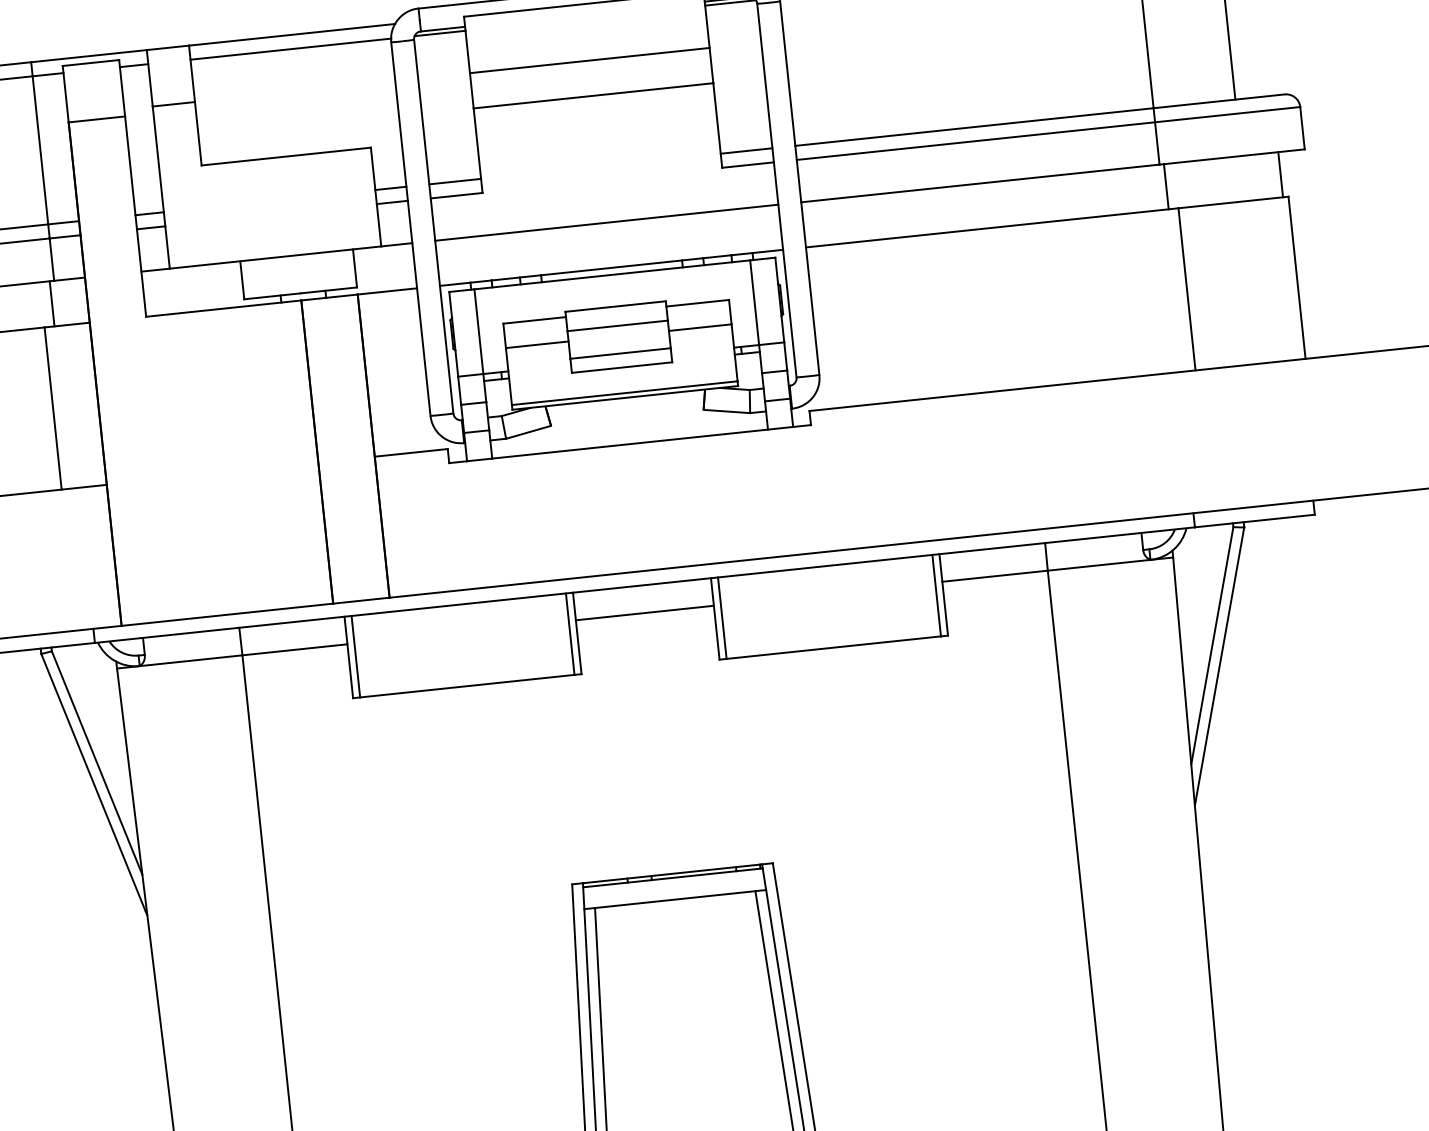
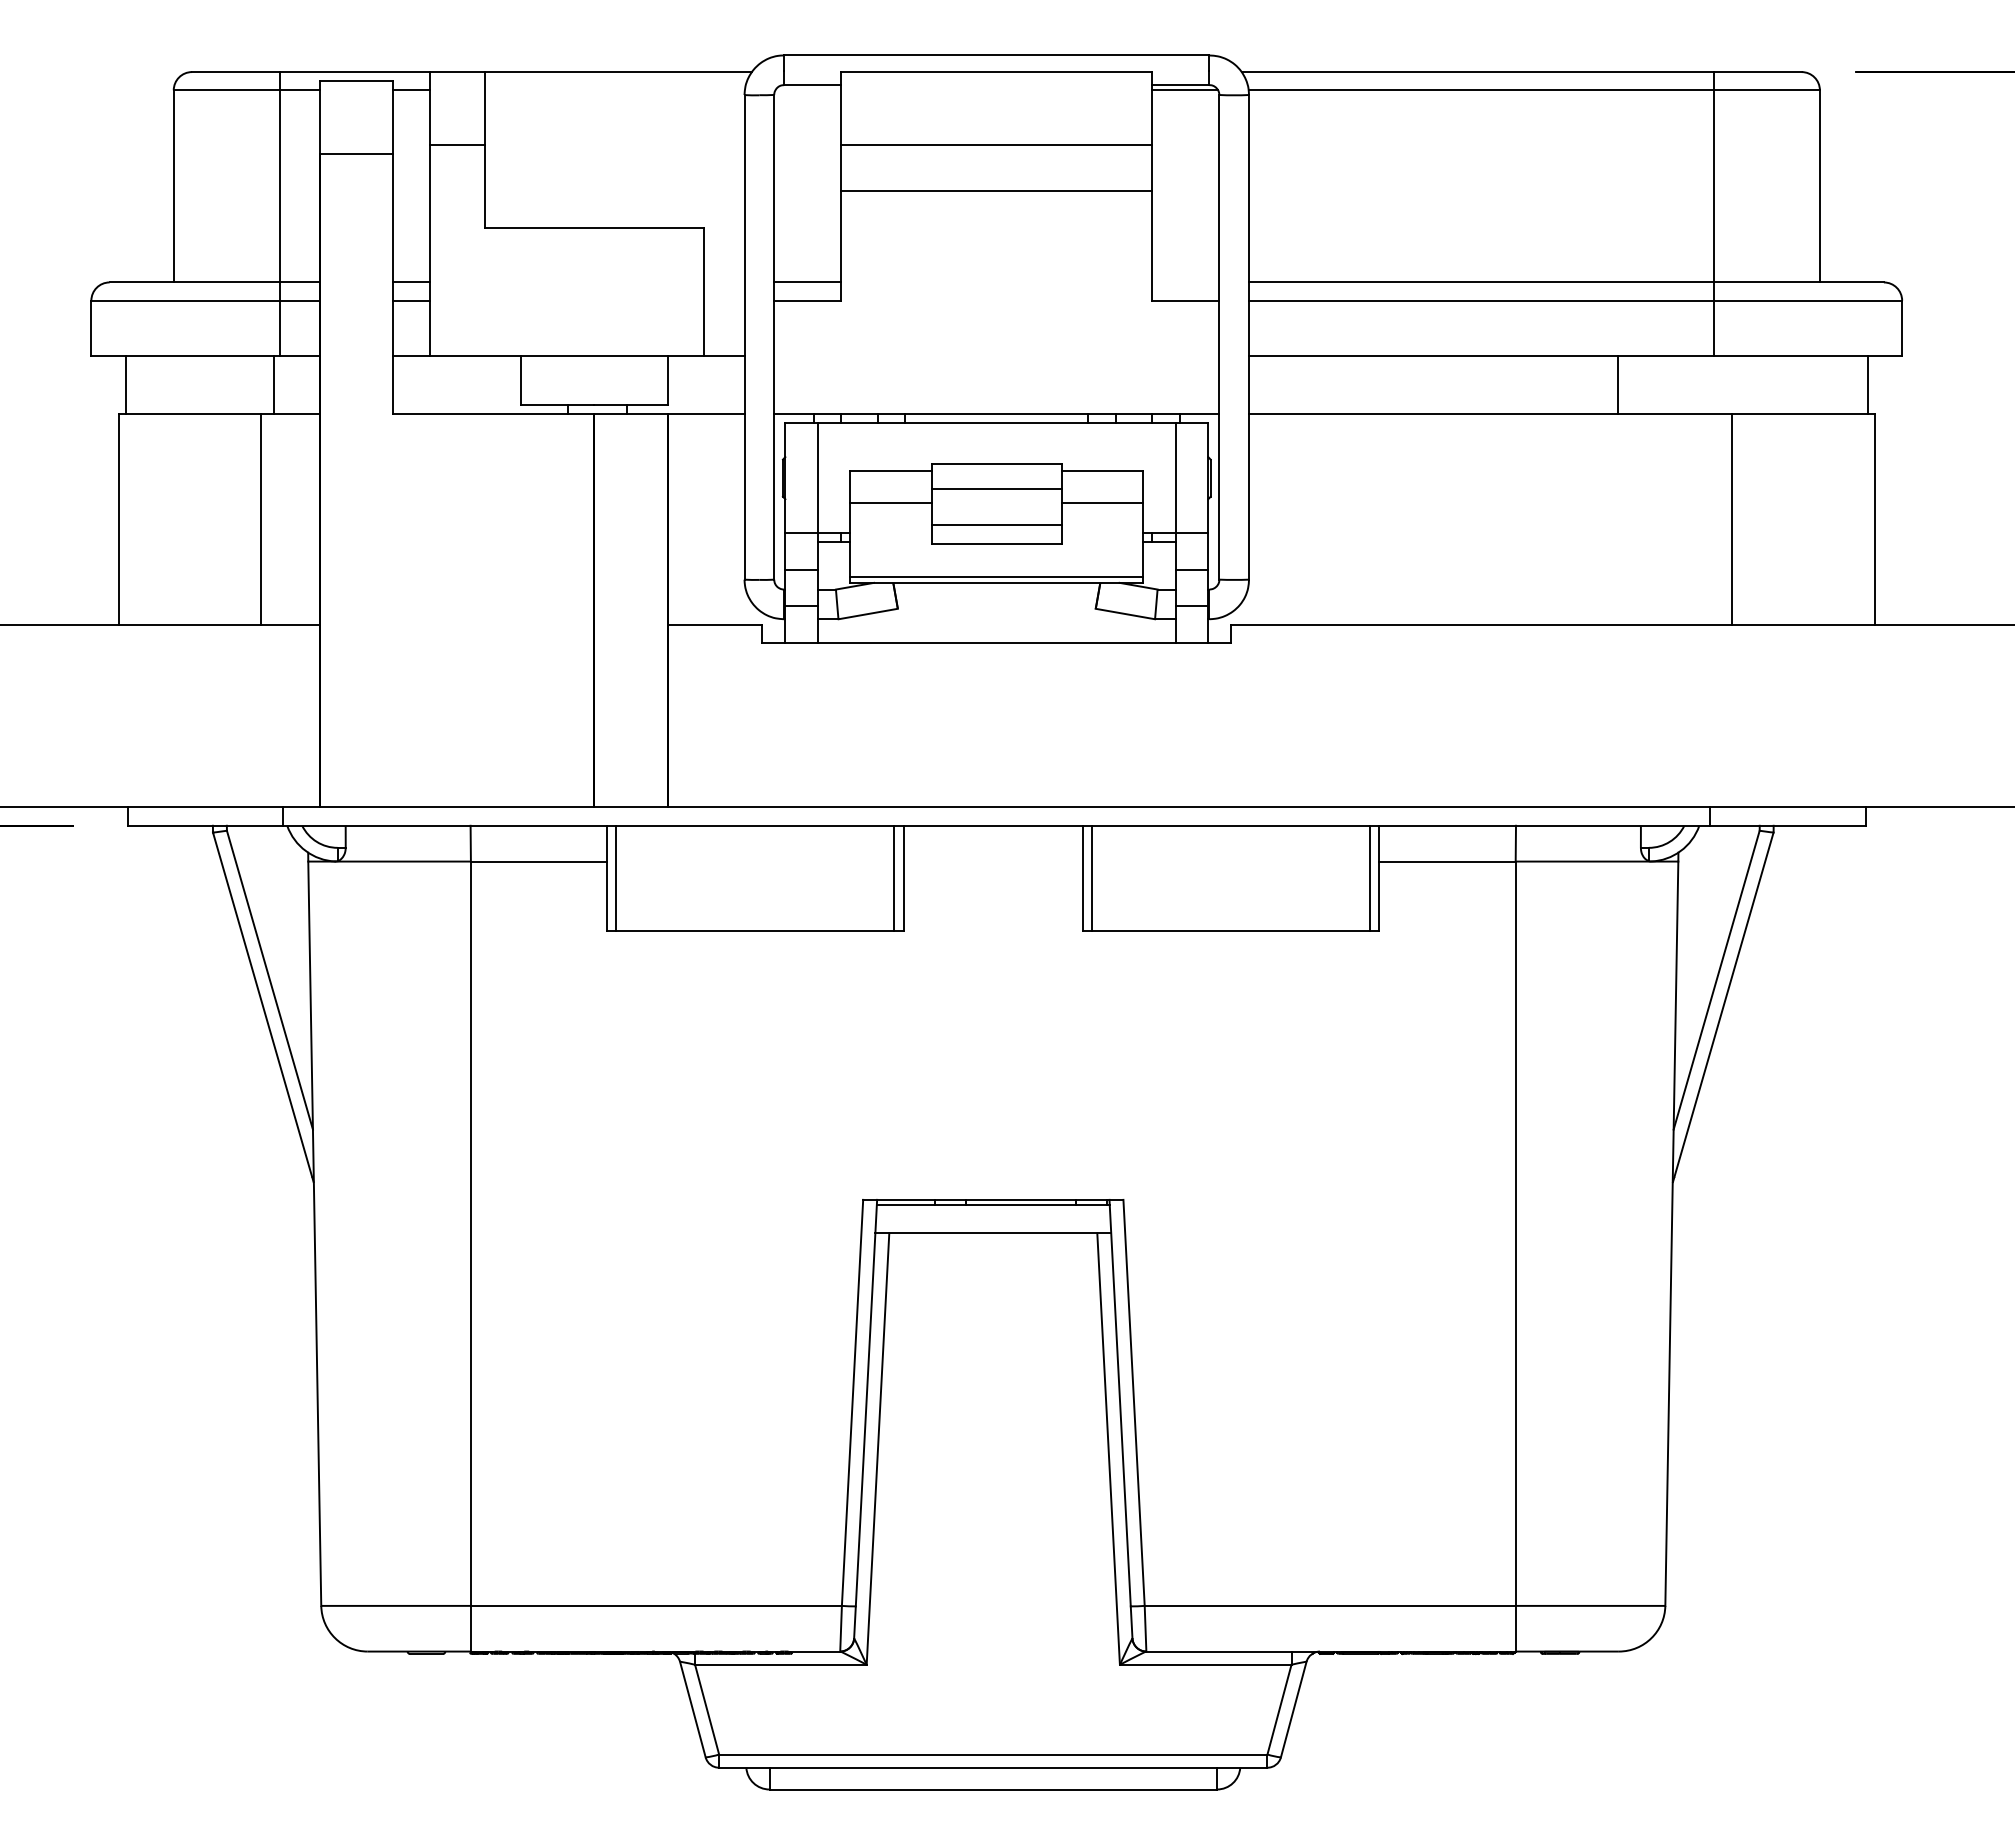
line: (440, 33) -> (808, 90), removed
line: (290, 49) -> (614, 90), removed
line: (746, 151) -> (1185, 282), removed
line: (1166, 186) -> (1617, 384), moved
line: (390, 188) -> (724, 282), removed
line: (392, 202) -> (724, 300), removed
line: (606, 222) -> (996, 355), removed
line: (644, 613) -> (992, 861), removed

